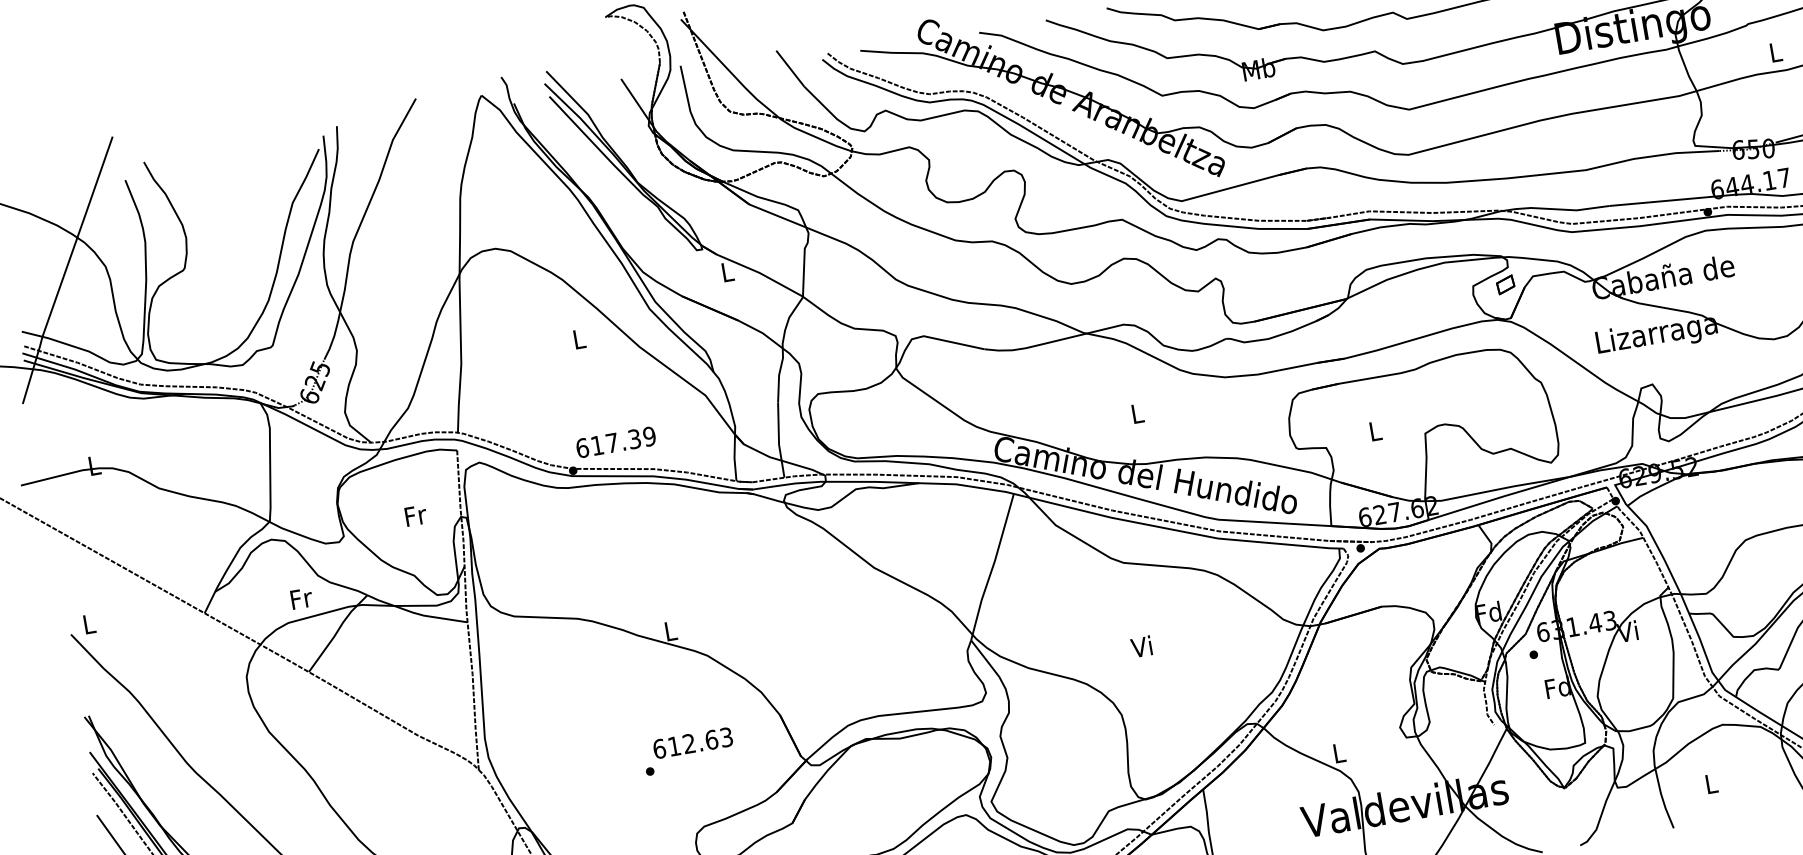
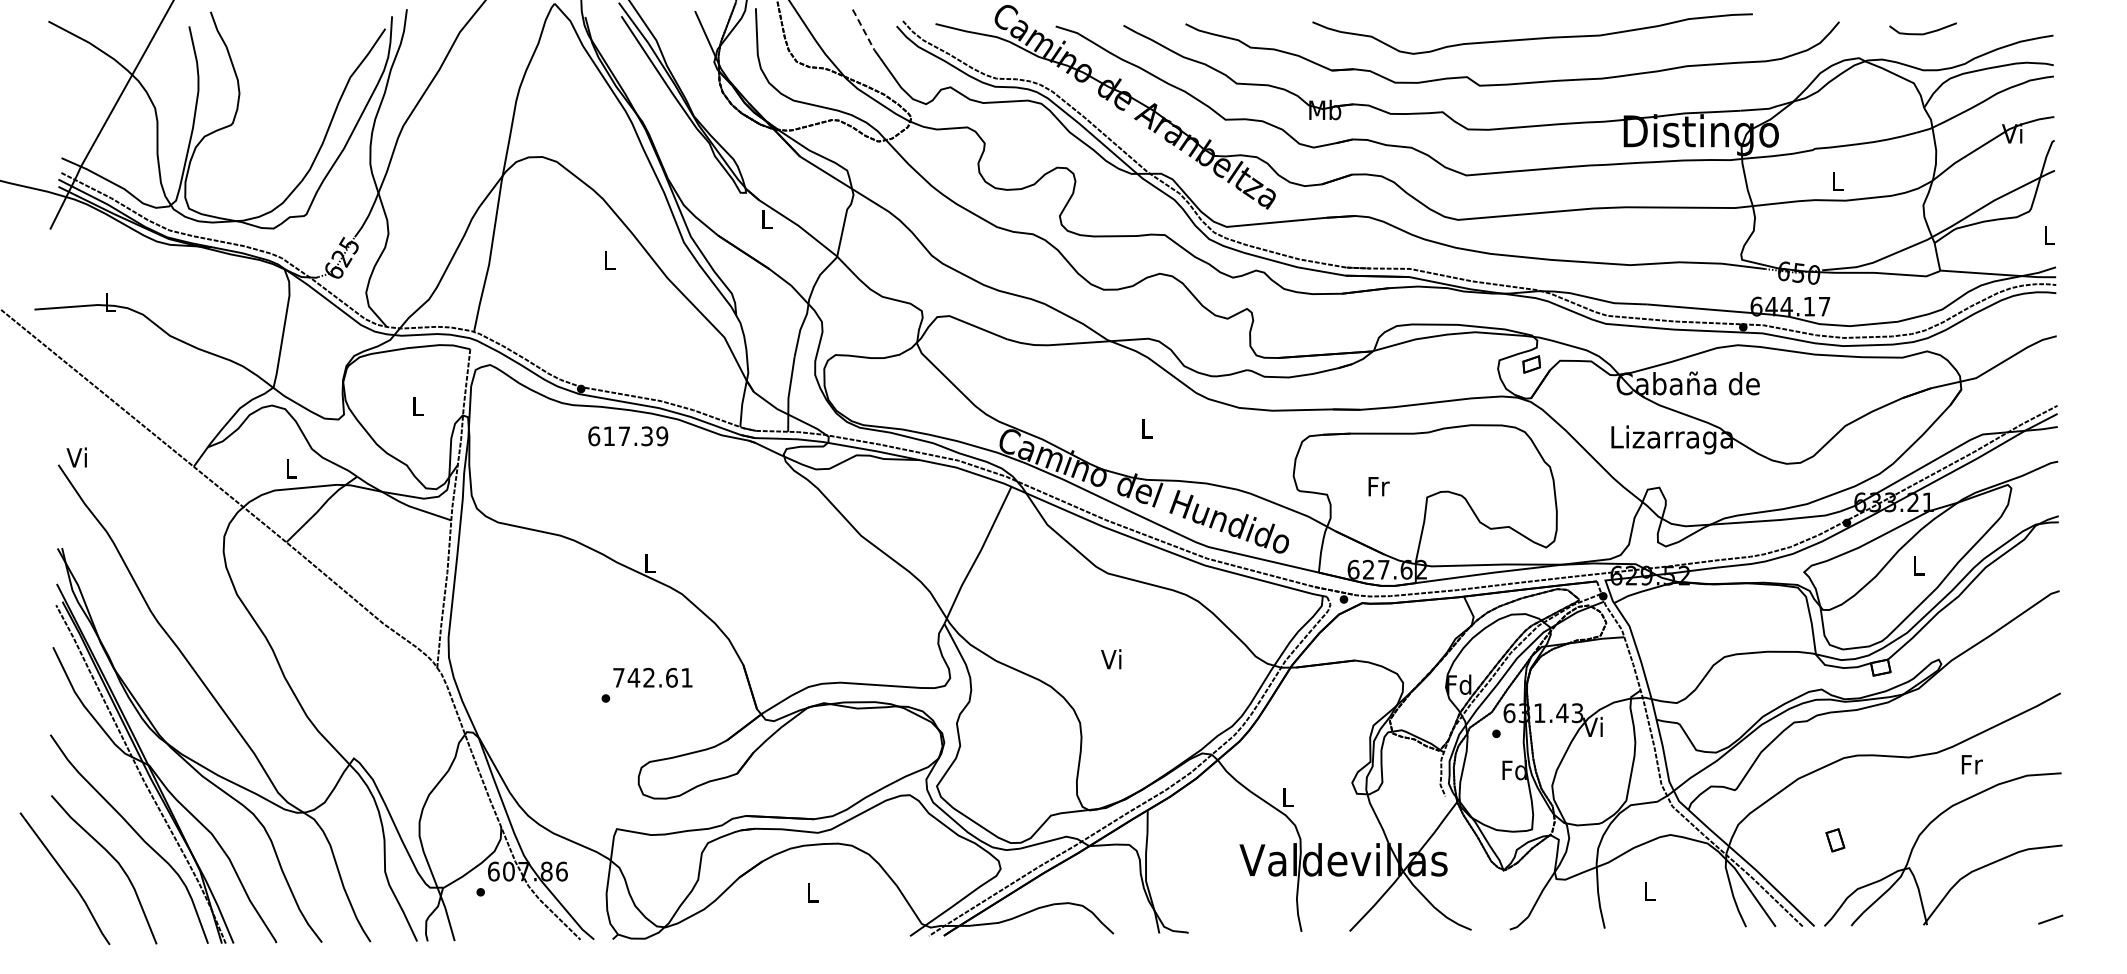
line: (790, 68) -> (863, 29), solid -> dashed
text: (1375, 431) -> (1378, 486), L -> Fr
text: (616, 442) -> (628, 436), moved
text: (415, 515) -> (418, 406), Fr -> L
text: (301, 598) -> (291, 468), Fr -> L
text: (87, 624) -> (76, 457), L -> Vi
text: (692, 742) -> (652, 677), 612.63 -> 742.61

